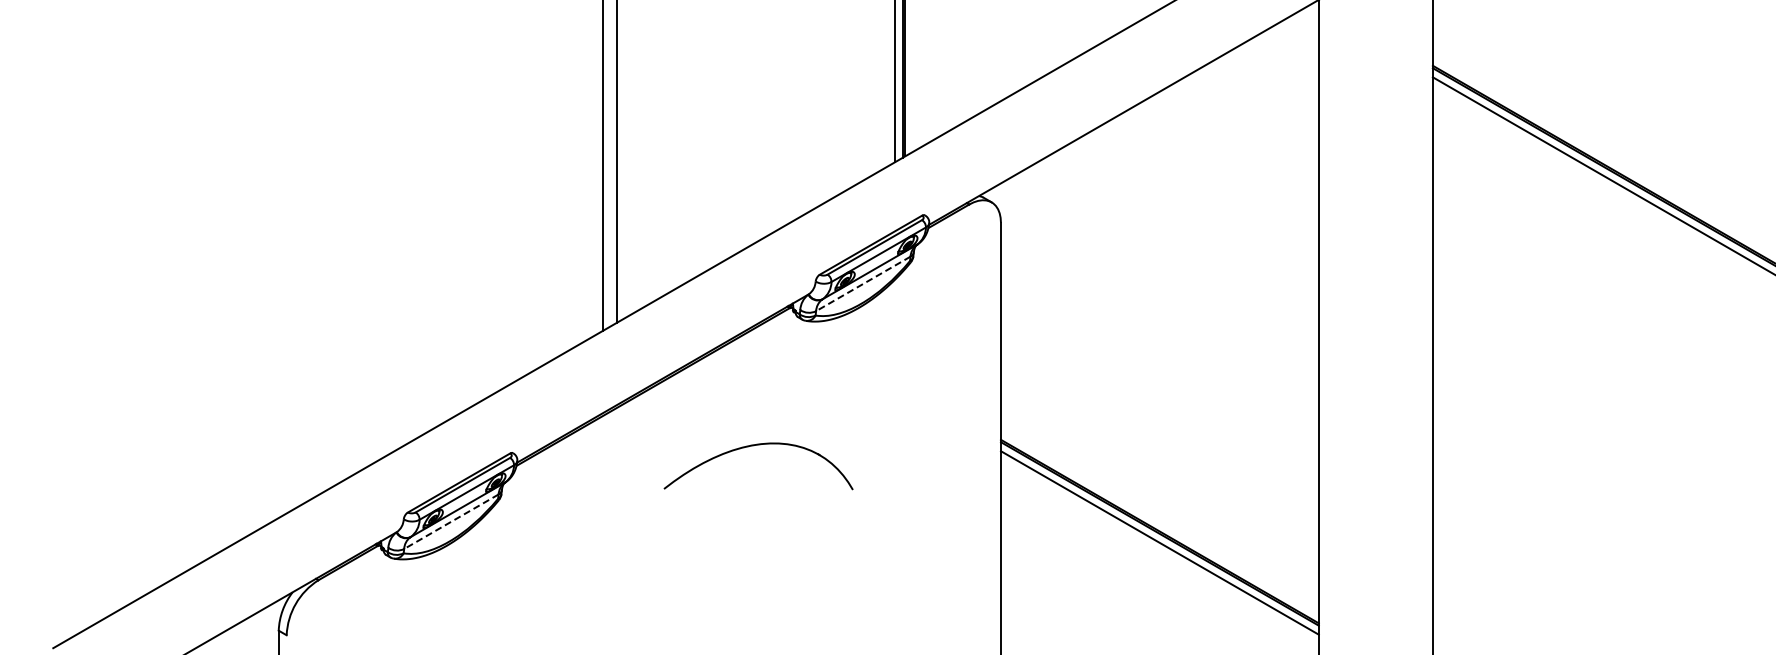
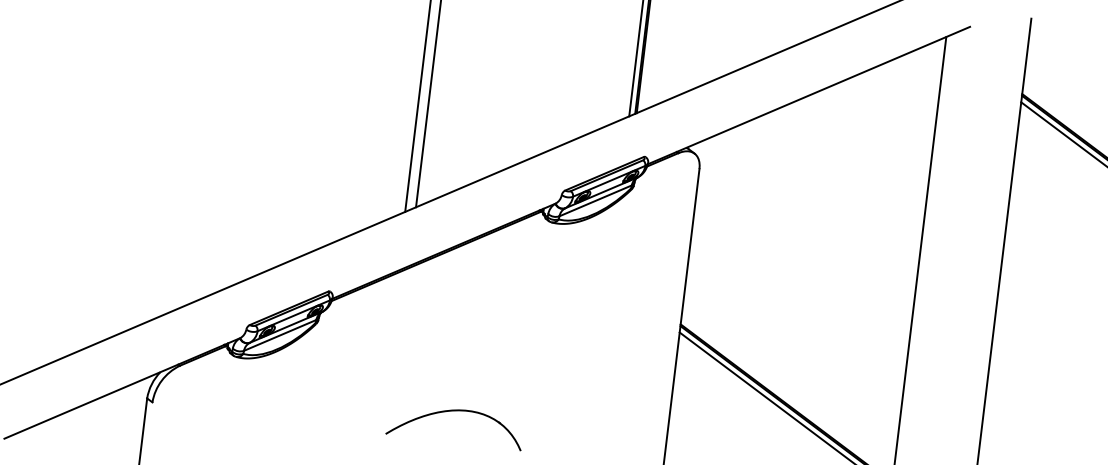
line: (863, 283) -> (595, 200), dashed -> solid
part: (753, 446) -> (453, 411), moved
line: (451, 521) -> (280, 335), dashed -> solid

